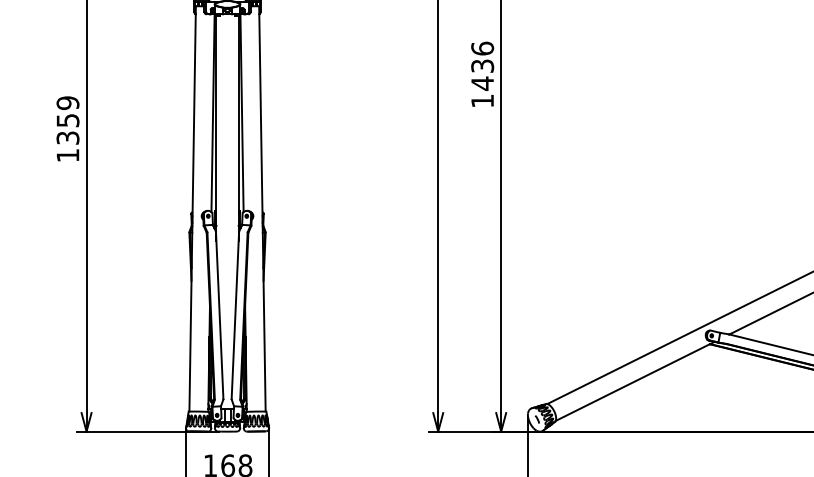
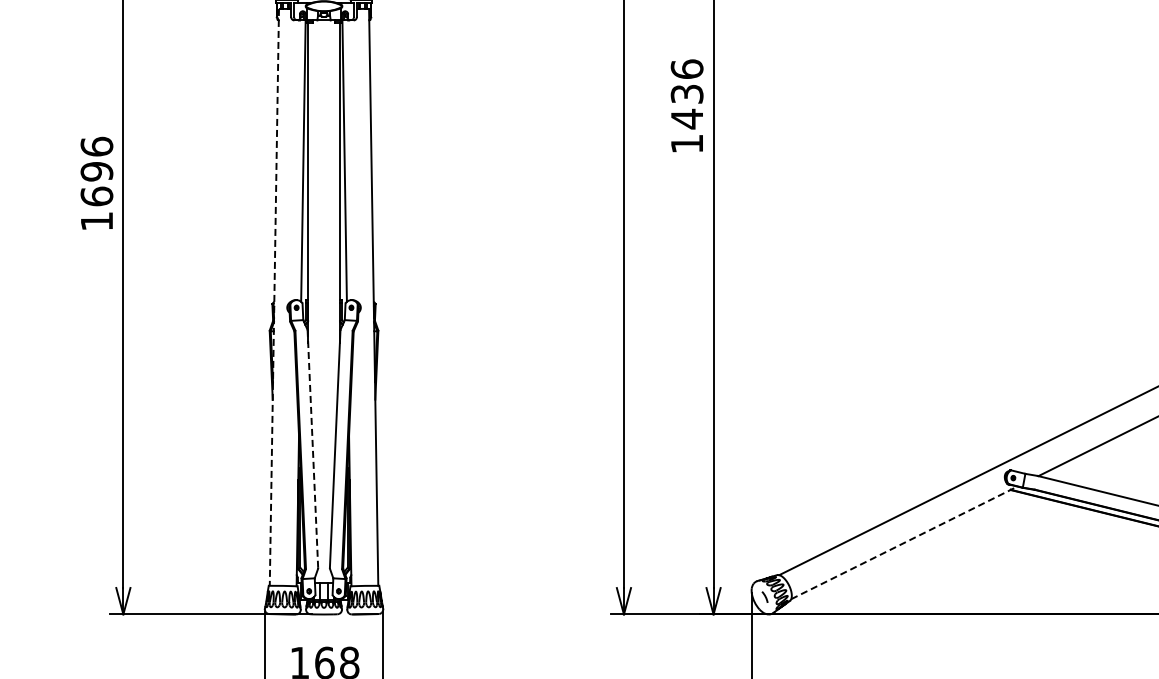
text: (67, 120) -> (96, 171), 1359 -> 1696
line: (192, 208) -> (274, 297), solid -> dashed
line: (219, 315) -> (312, 449), solid -> dashed
line: (635, 381) -> (904, 542), solid -> dashed

